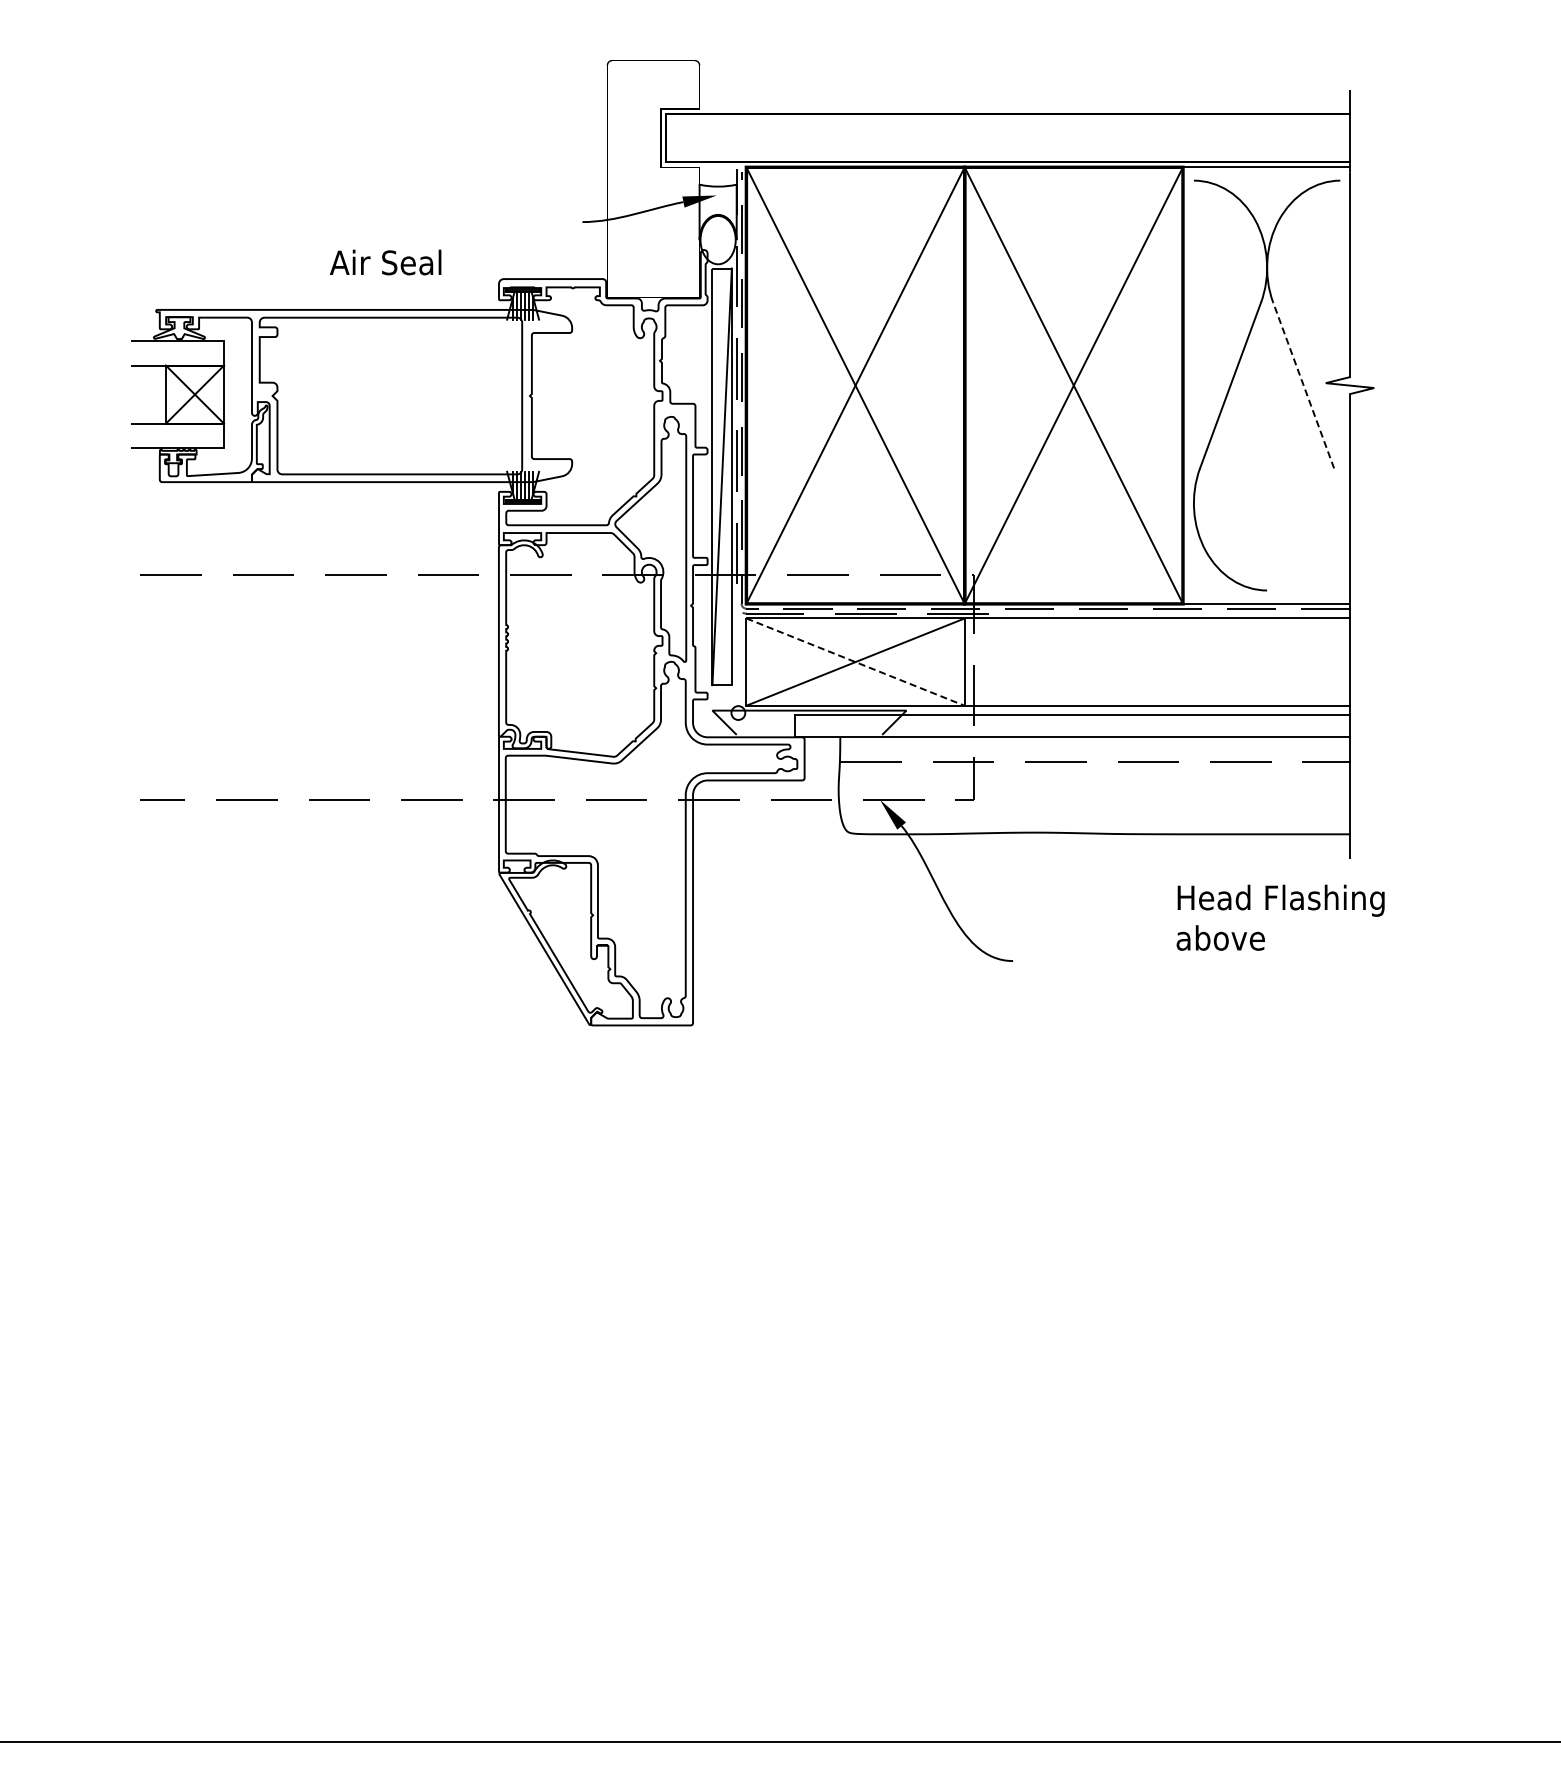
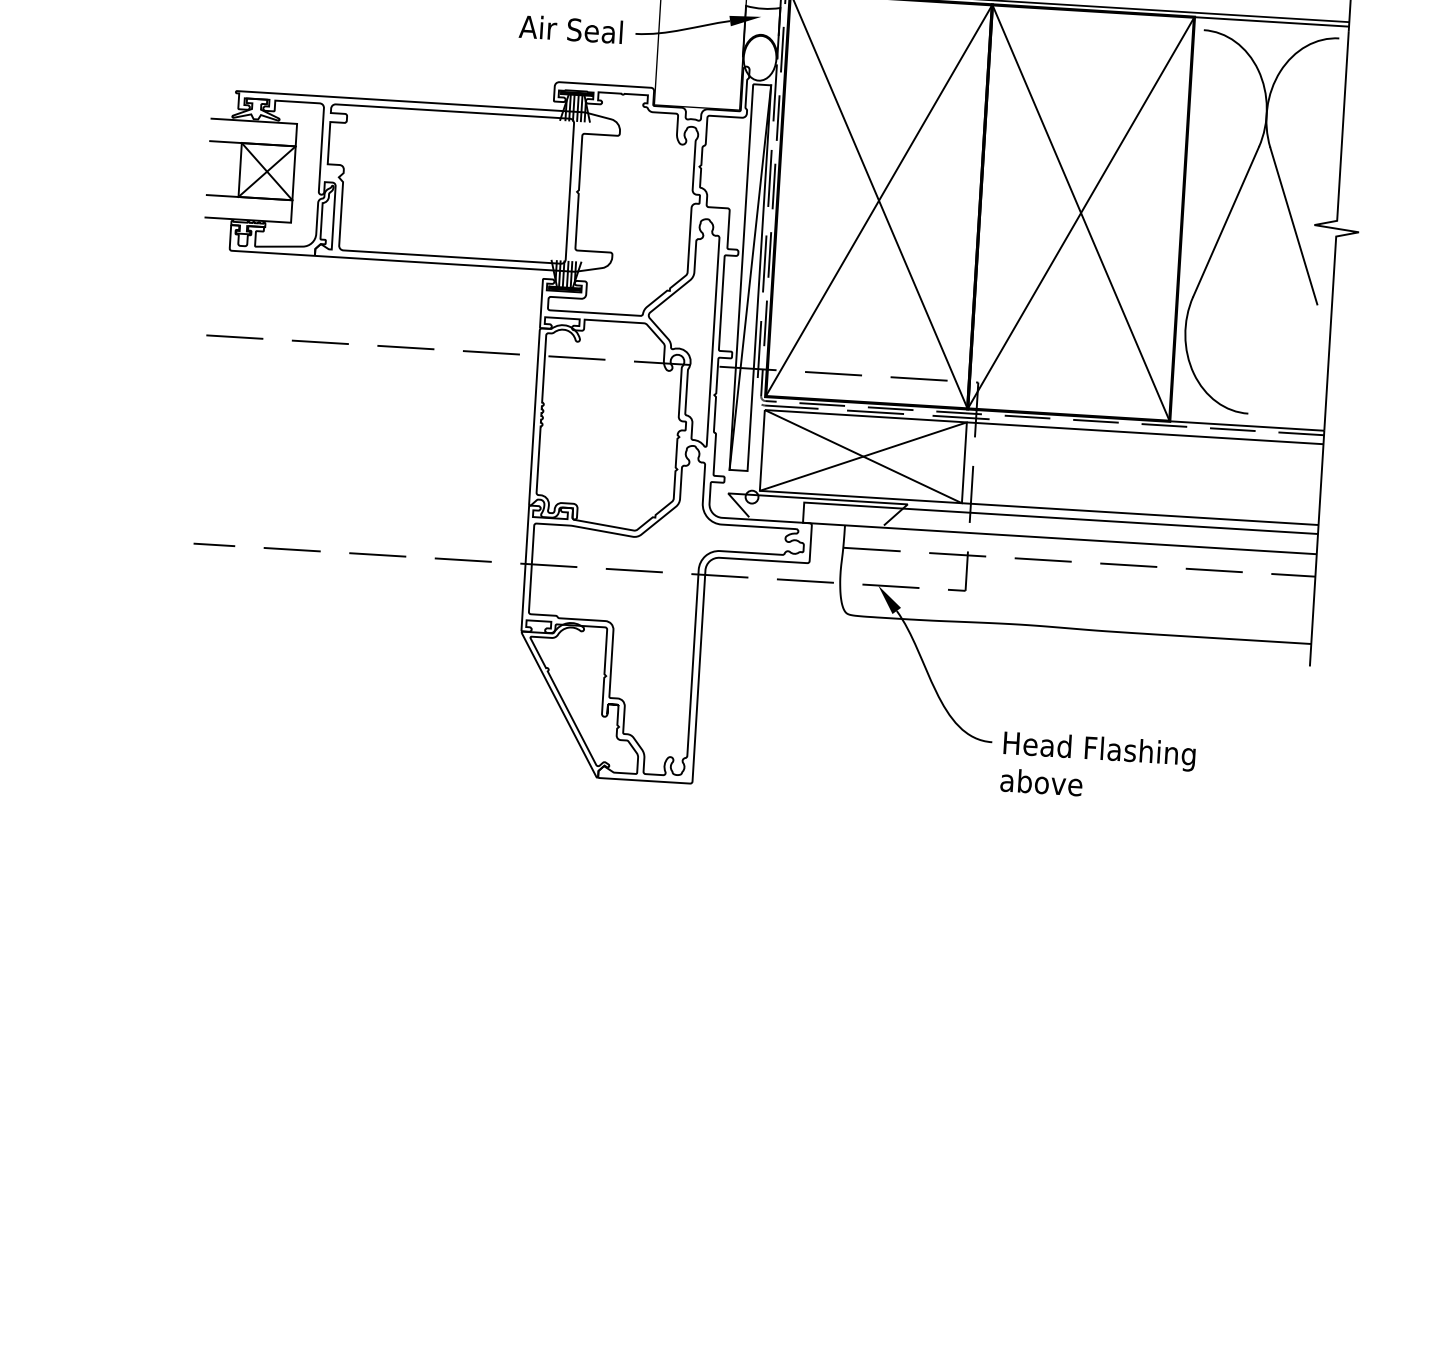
text: (385, 262) -> (570, 29), moved
line: (1303, 385) -> (1293, 225), dashed -> solid
line: (855, 662) -> (863, 456), dashed -> solid
text: (1280, 917) -> (1097, 766), moved

